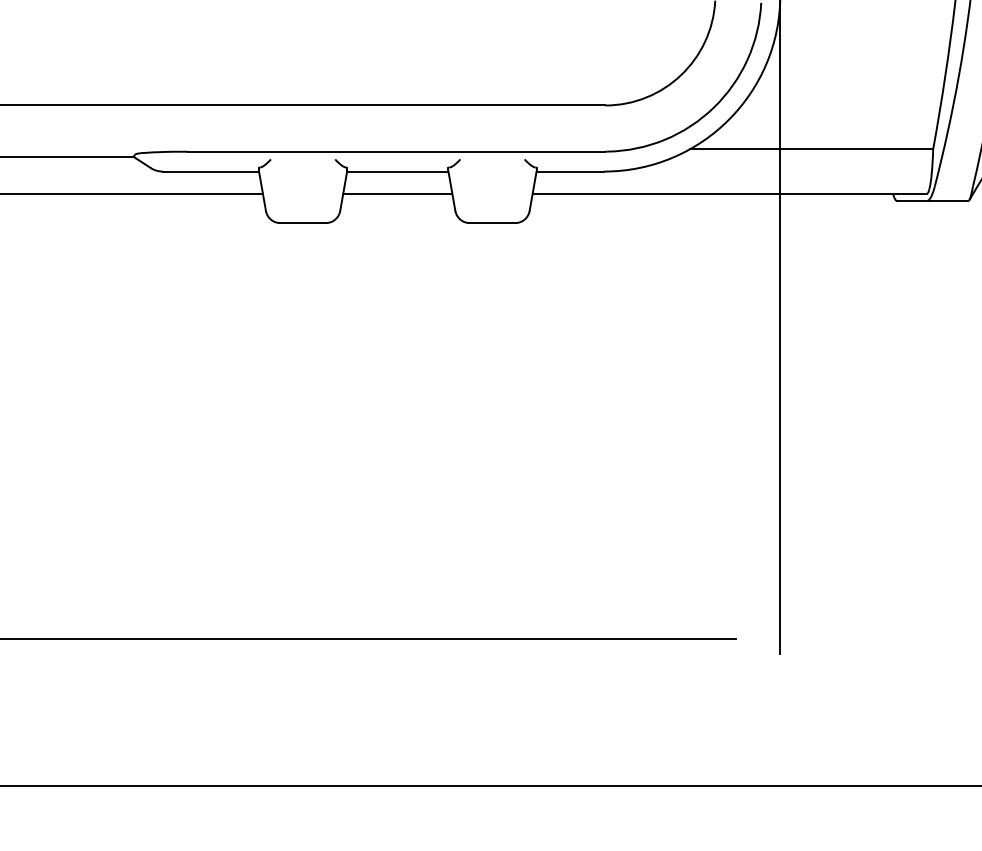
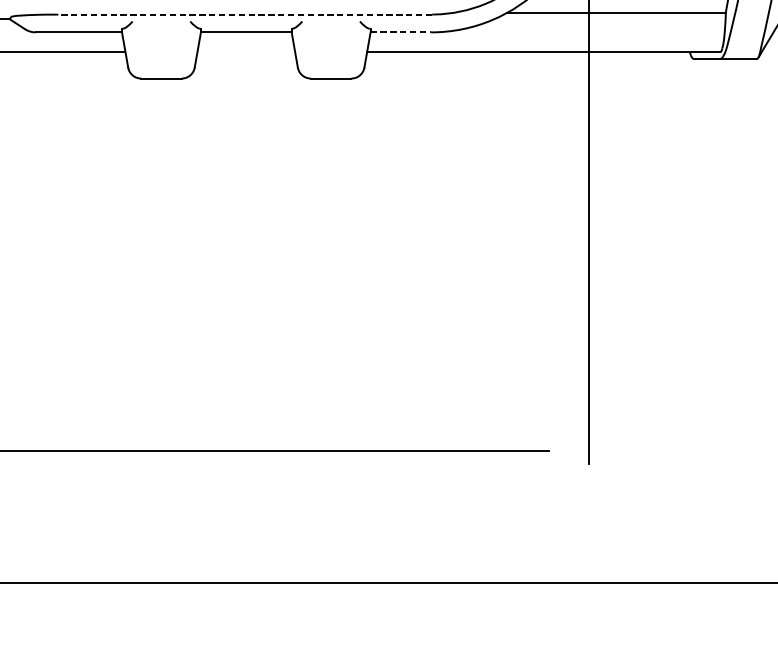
line: (396, 151) -> (245, 14), solid -> dashed
line: (570, 171) -> (401, 32), solid -> dashed
line: (397, 193) -> (246, 52), removed

